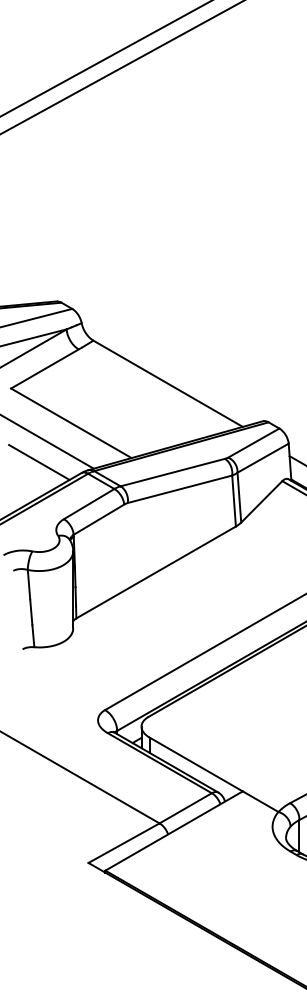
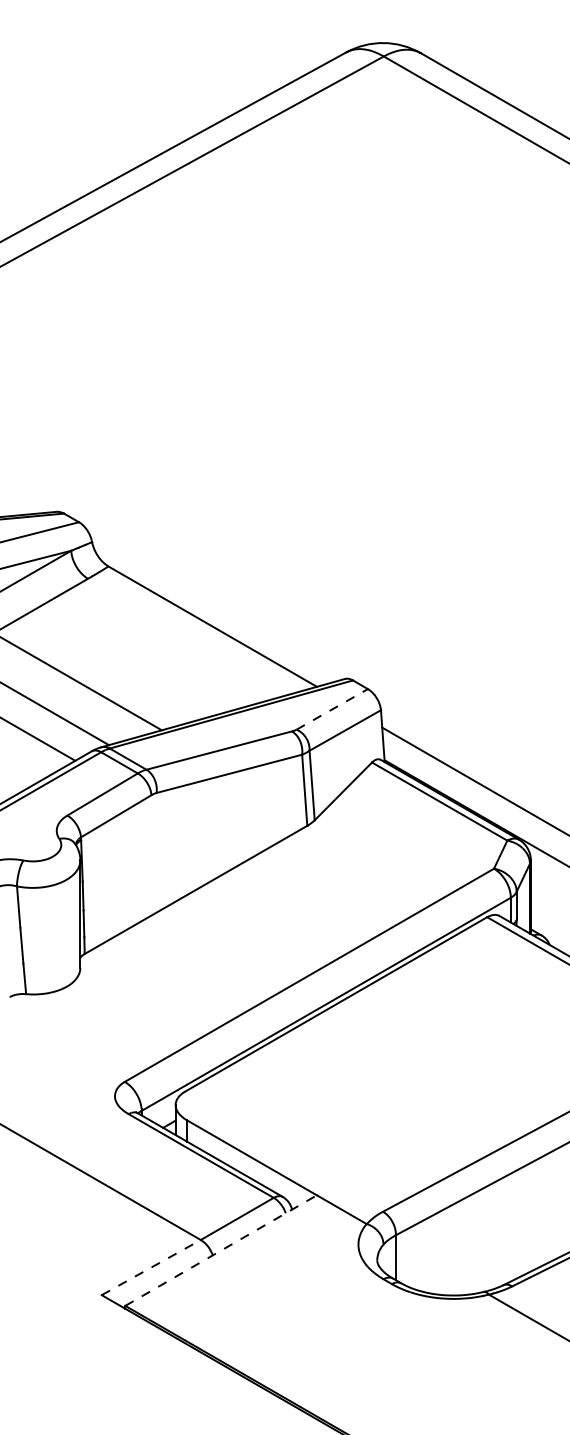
line: (253, 443) -> (332, 709), solid -> dashed
line: (174, 830) -> (221, 1250), solid -> dashed
line: (124, 843) -> (151, 1267), solid -> dashed

